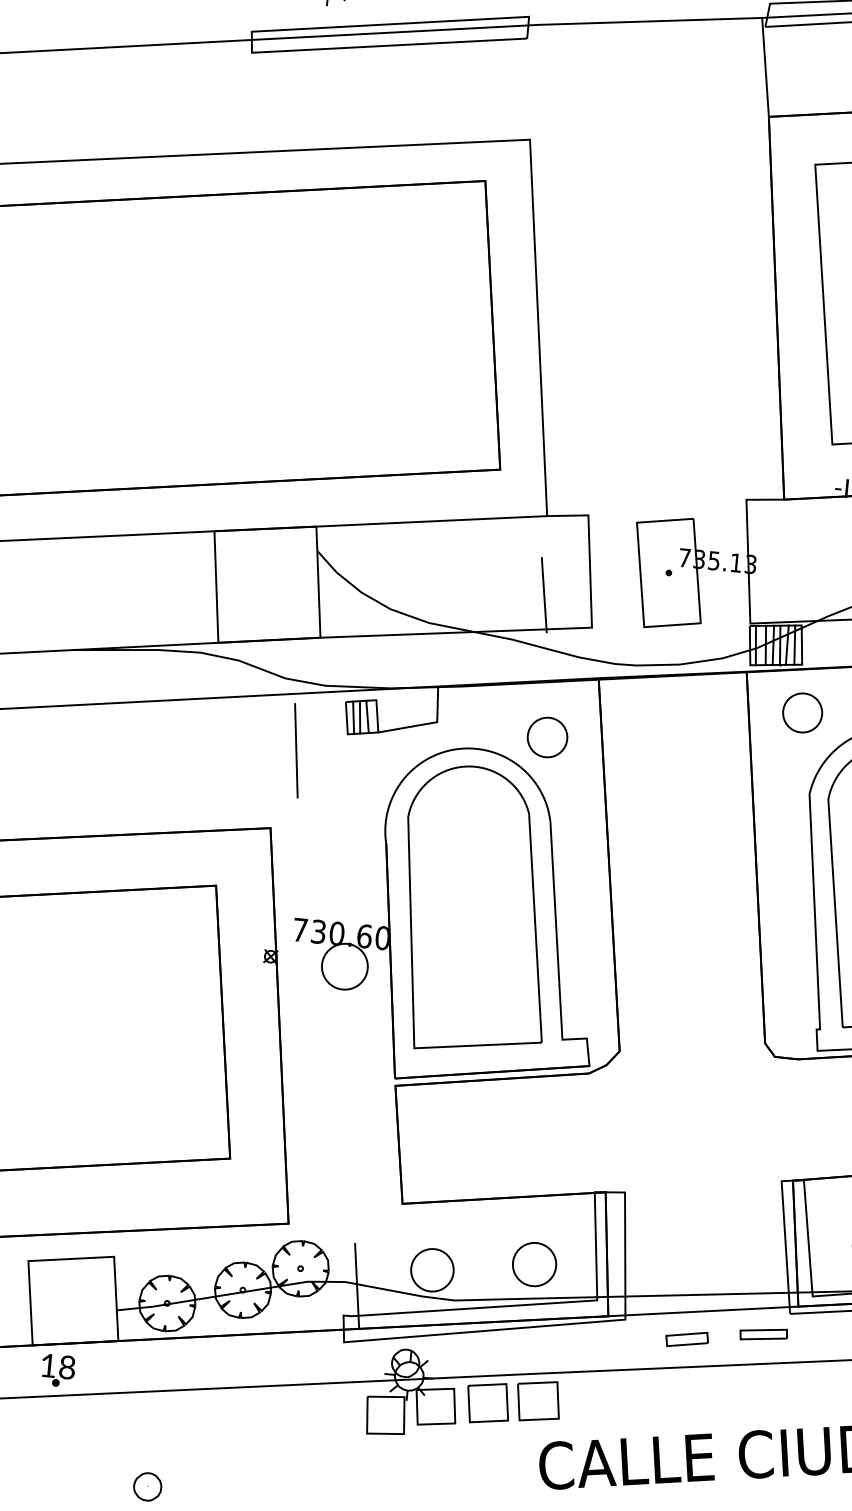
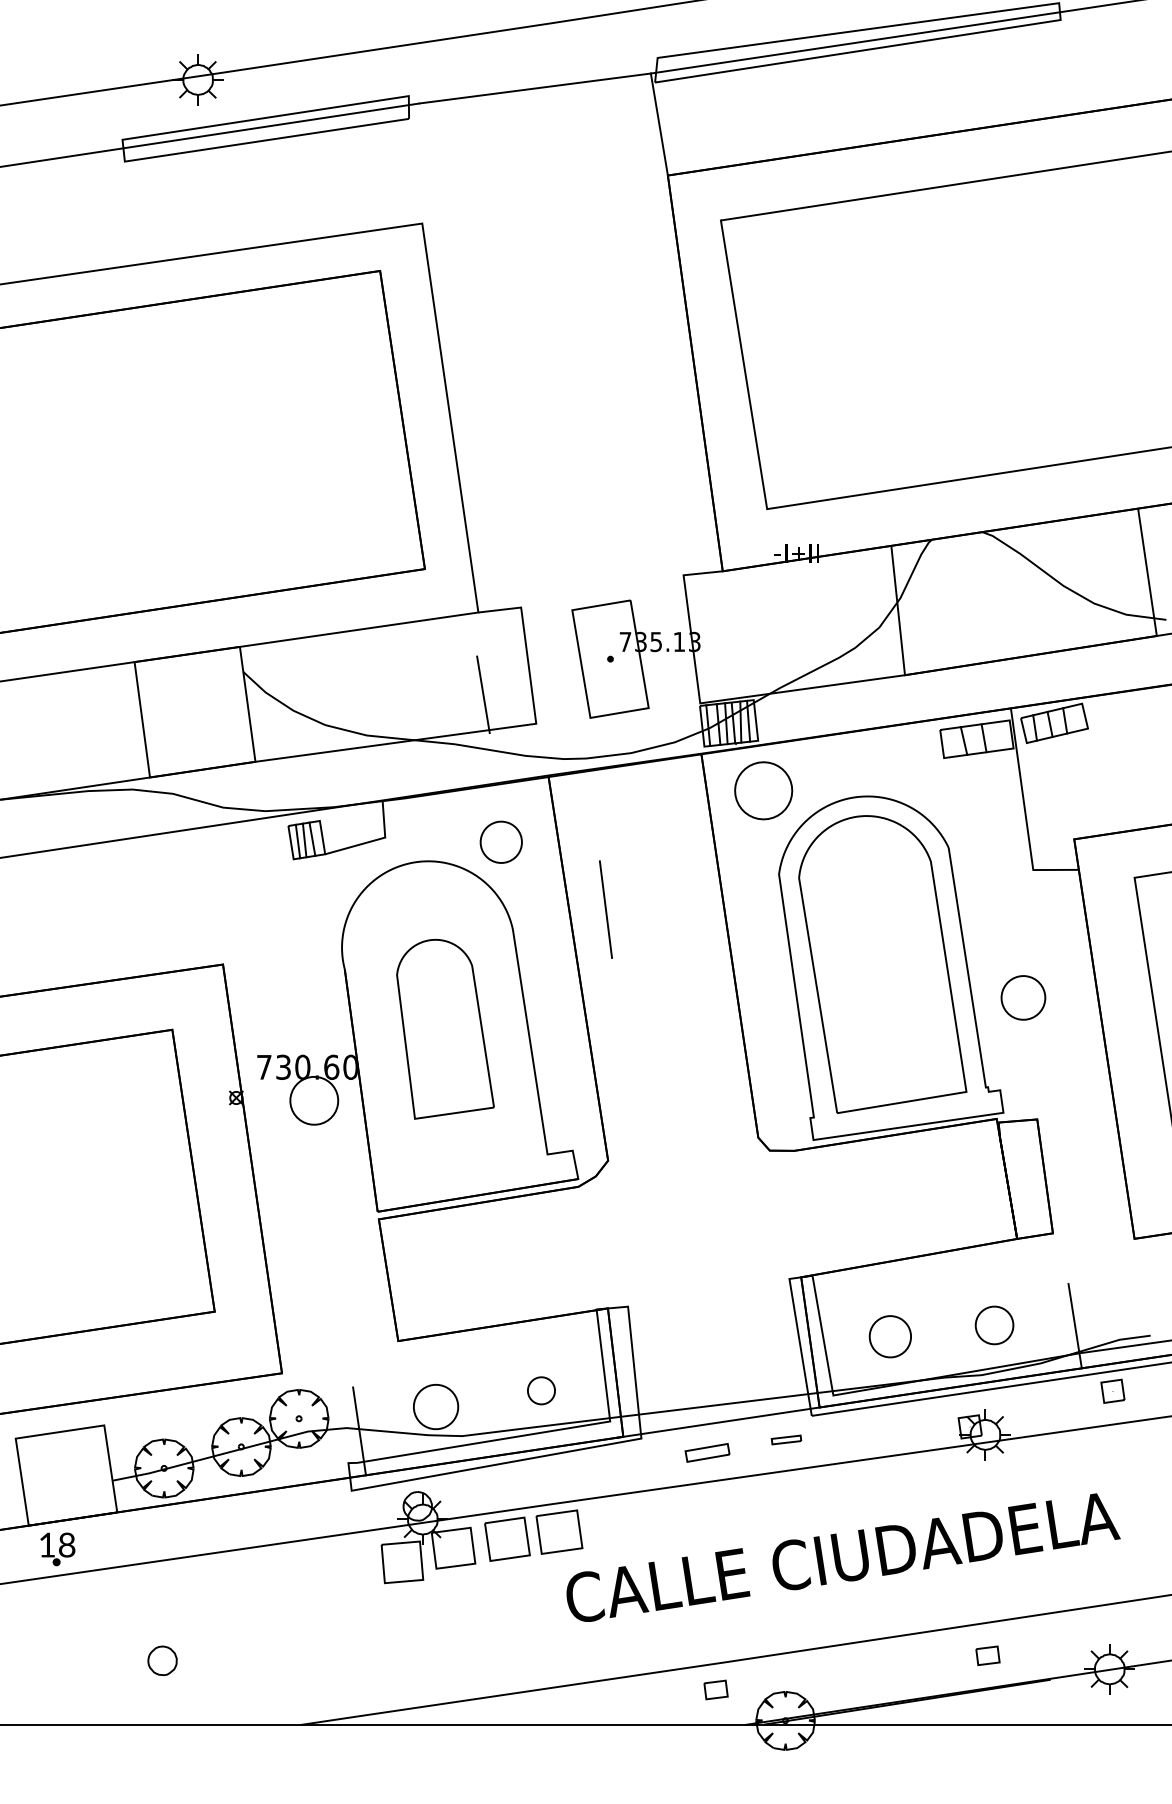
part: (802, 712) -> (763, 790), size x1.4
line: (295, 750) -> (605, 909), moved
part: (476, 910) -> (445, 1029), size x0.6
part: (534, 1264) -> (541, 1390), size x0.6
part: (763, 1334) -> (786, 1439), size x0.6

